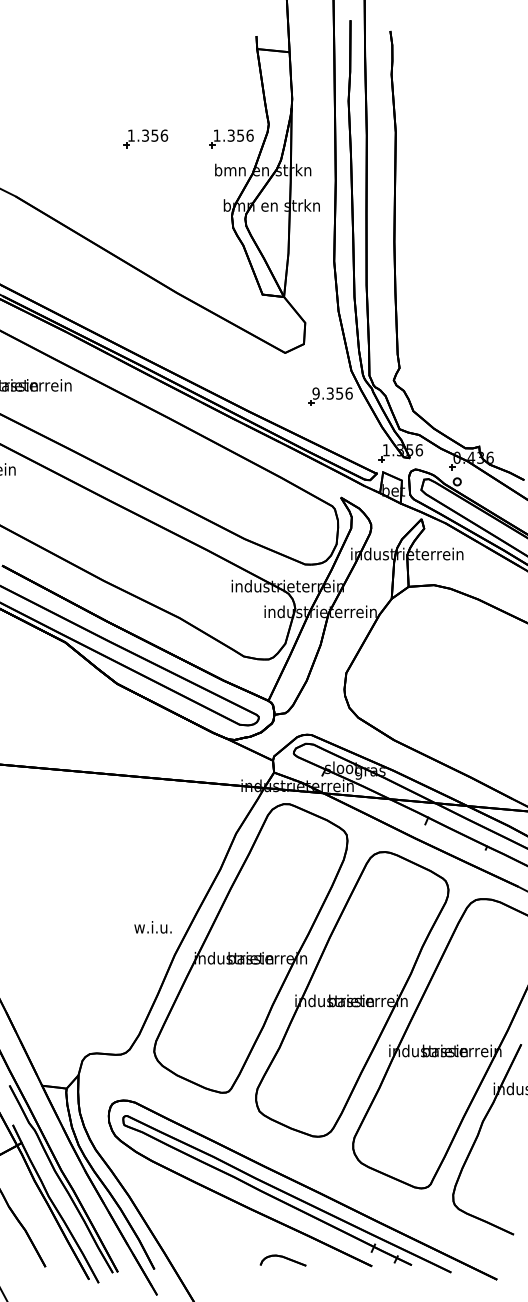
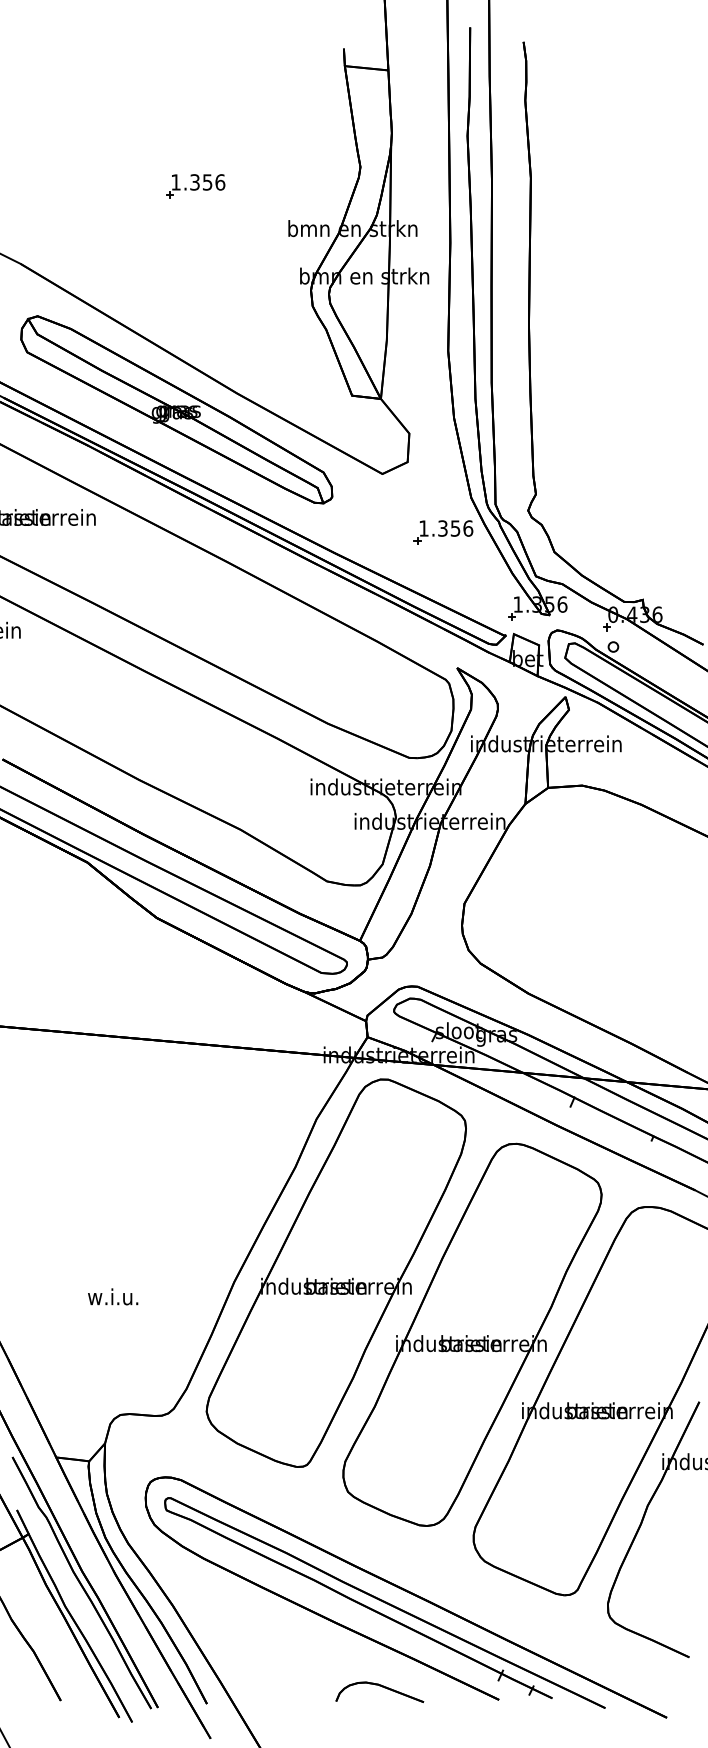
part: (231, 138) -> (310, 186), removed
part: (131, 304) -> (176, 409), added
text: (315, 393) -> (423, 528), 9.356 -> 1.356
text: (153, 927) -> (113, 1296), moved
part: (283, 1260) -> (379, 1691), size x1.43

